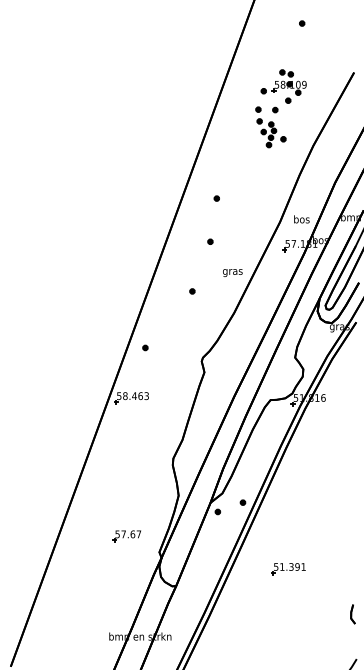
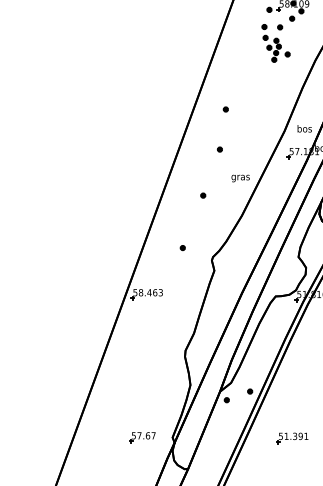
part: (145, 347) -> (182, 247), moved
part: (126, 536) -> (142, 437), moved
part: (288, 569) -> (292, 438), moved

